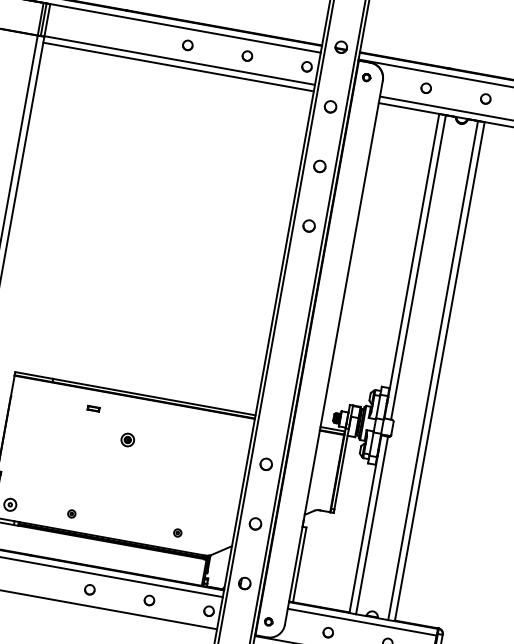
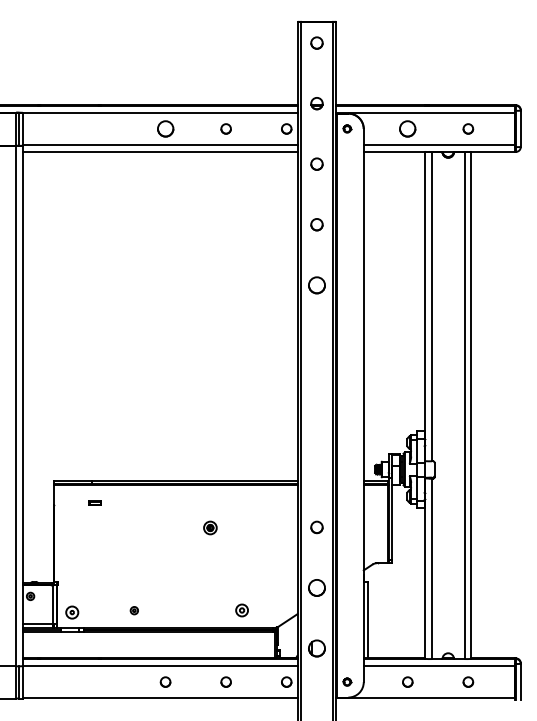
part: (187, 44) -> (165, 128), size x1.6
circle: (425, 87) -> (407, 128), size x1.6
circle: (308, 225) -> (316, 284), size x1.4
part: (93, 407) -> (94, 502), moved
part: (127, 439) -> (210, 527), moved
circle: (255, 523) -> (316, 587), size x1.4
part: (177, 532) -> (241, 610), size x1.6
part: (244, 583) -> (316, 648), size x1.4

